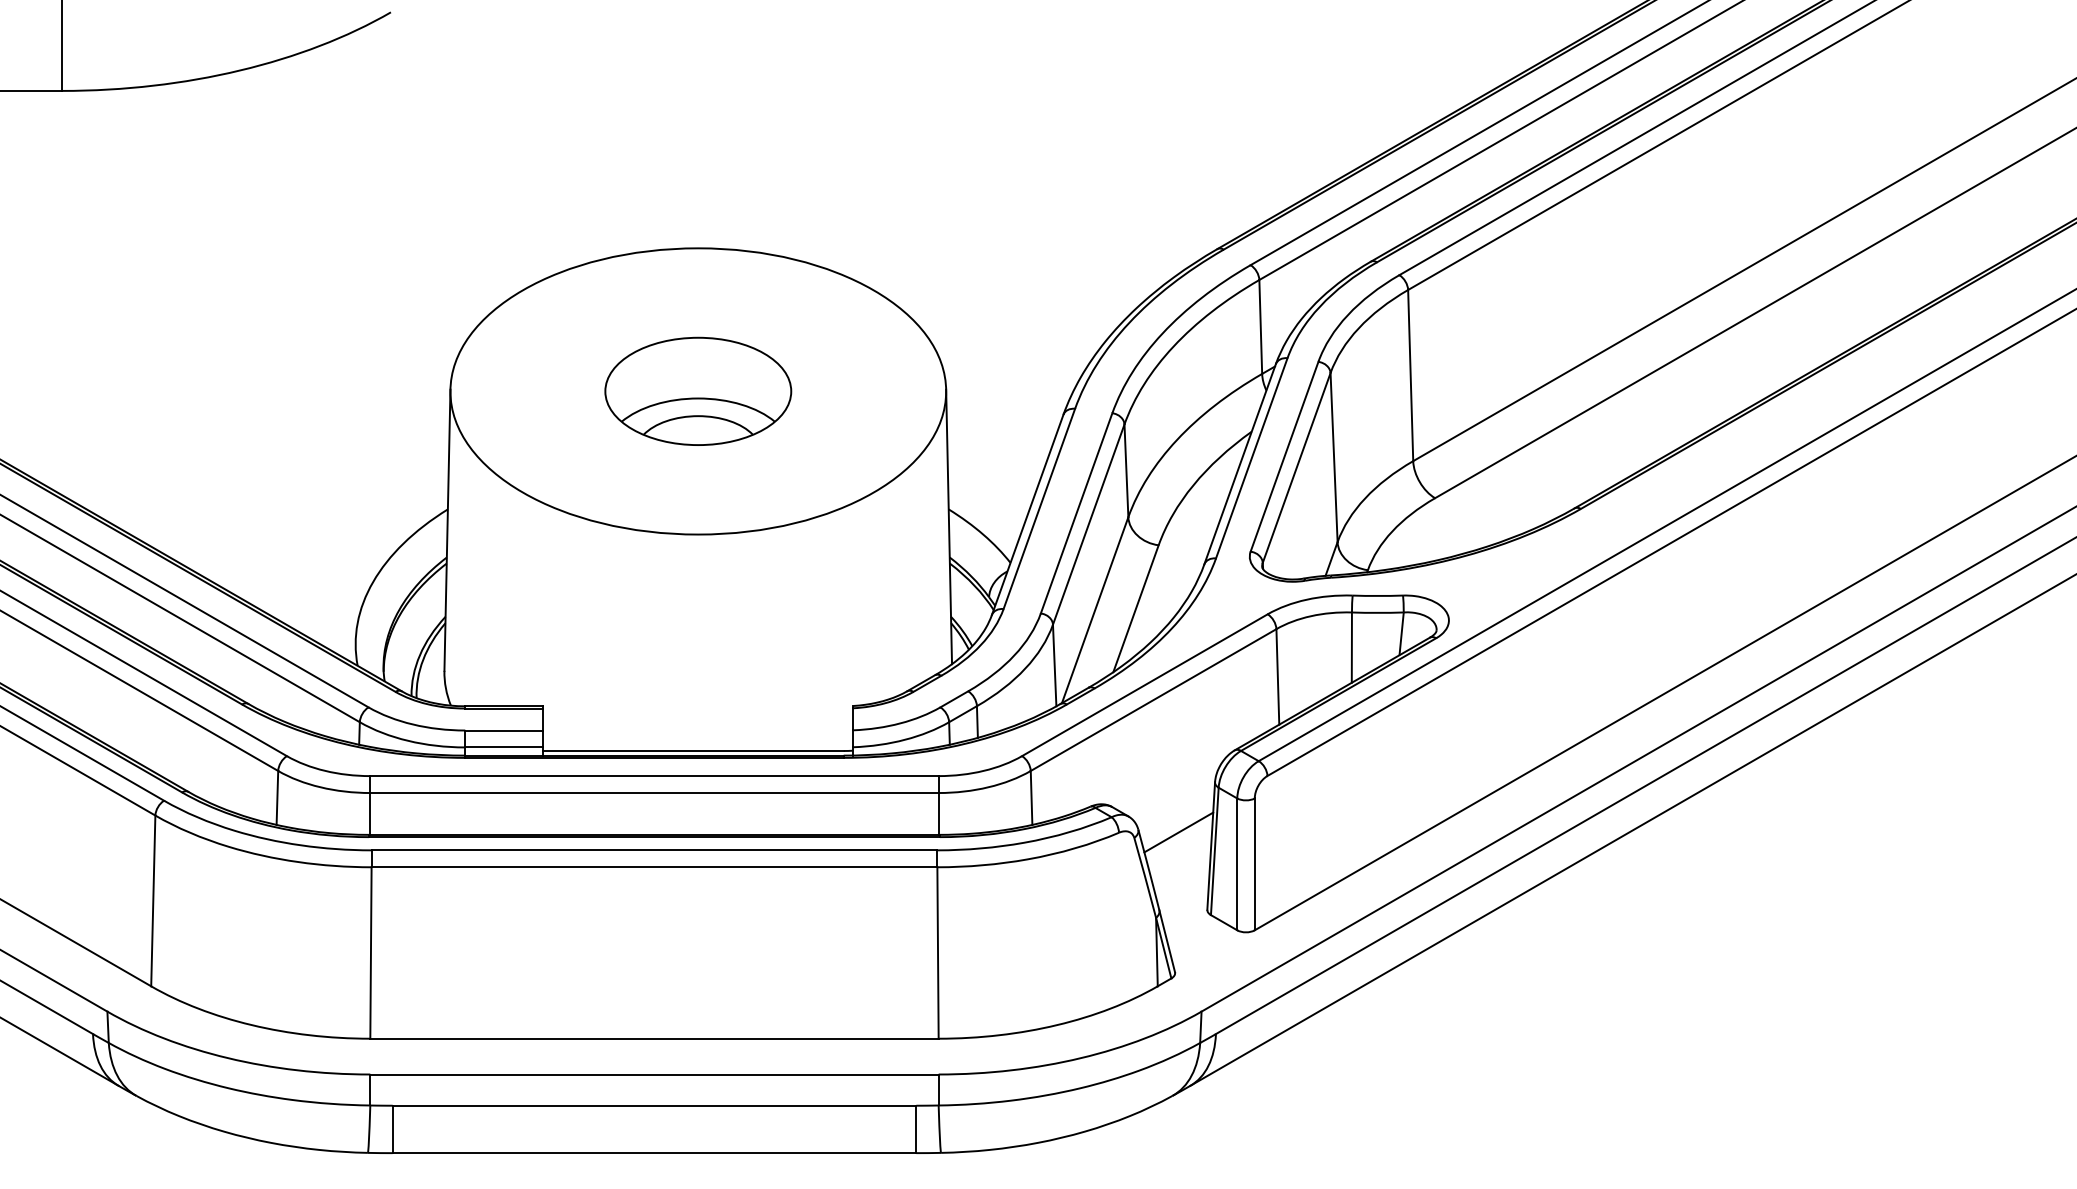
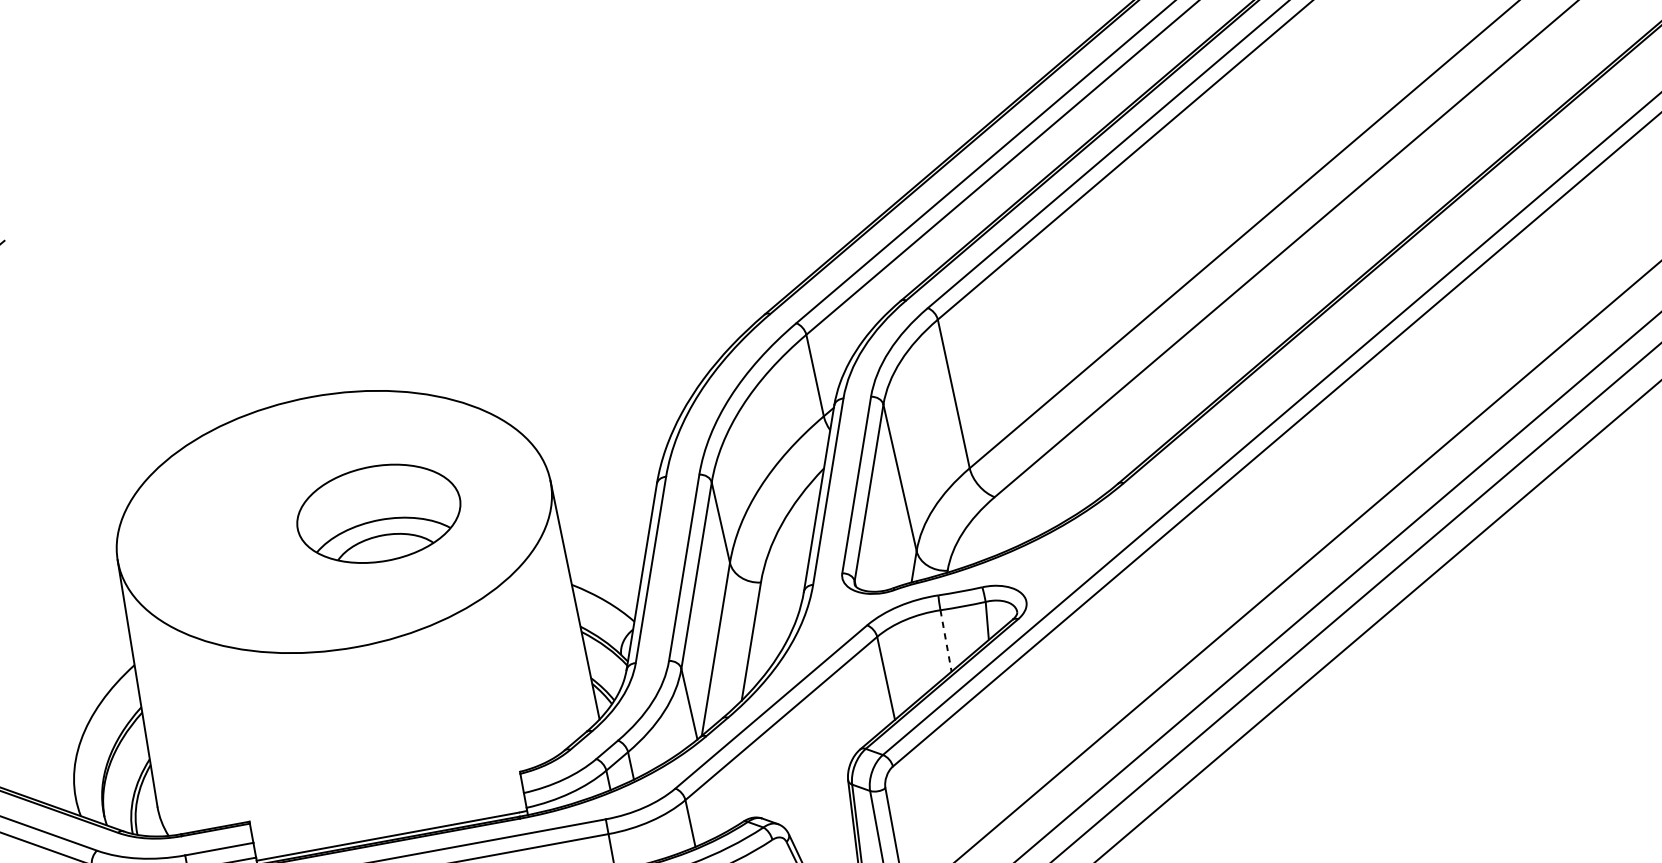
part: (698, 390) -> (378, 512), moved
line: (1351, 648) -> (945, 641), solid -> dashed
line: (1178, 832) -> (824, 830), removed

